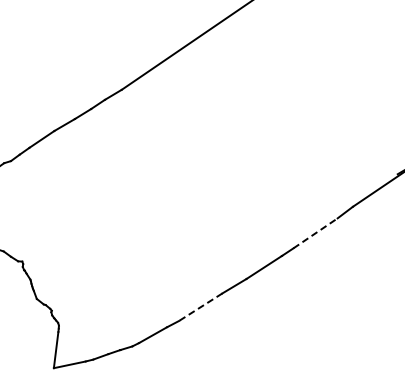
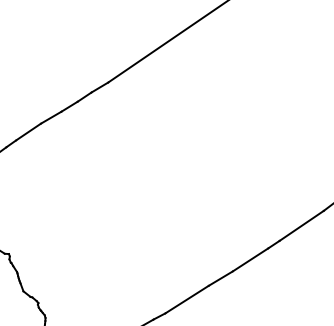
line: (315, 233) -> (301, 225), dashed -> solid
line: (200, 307) -> (186, 299), dashed -> solid

